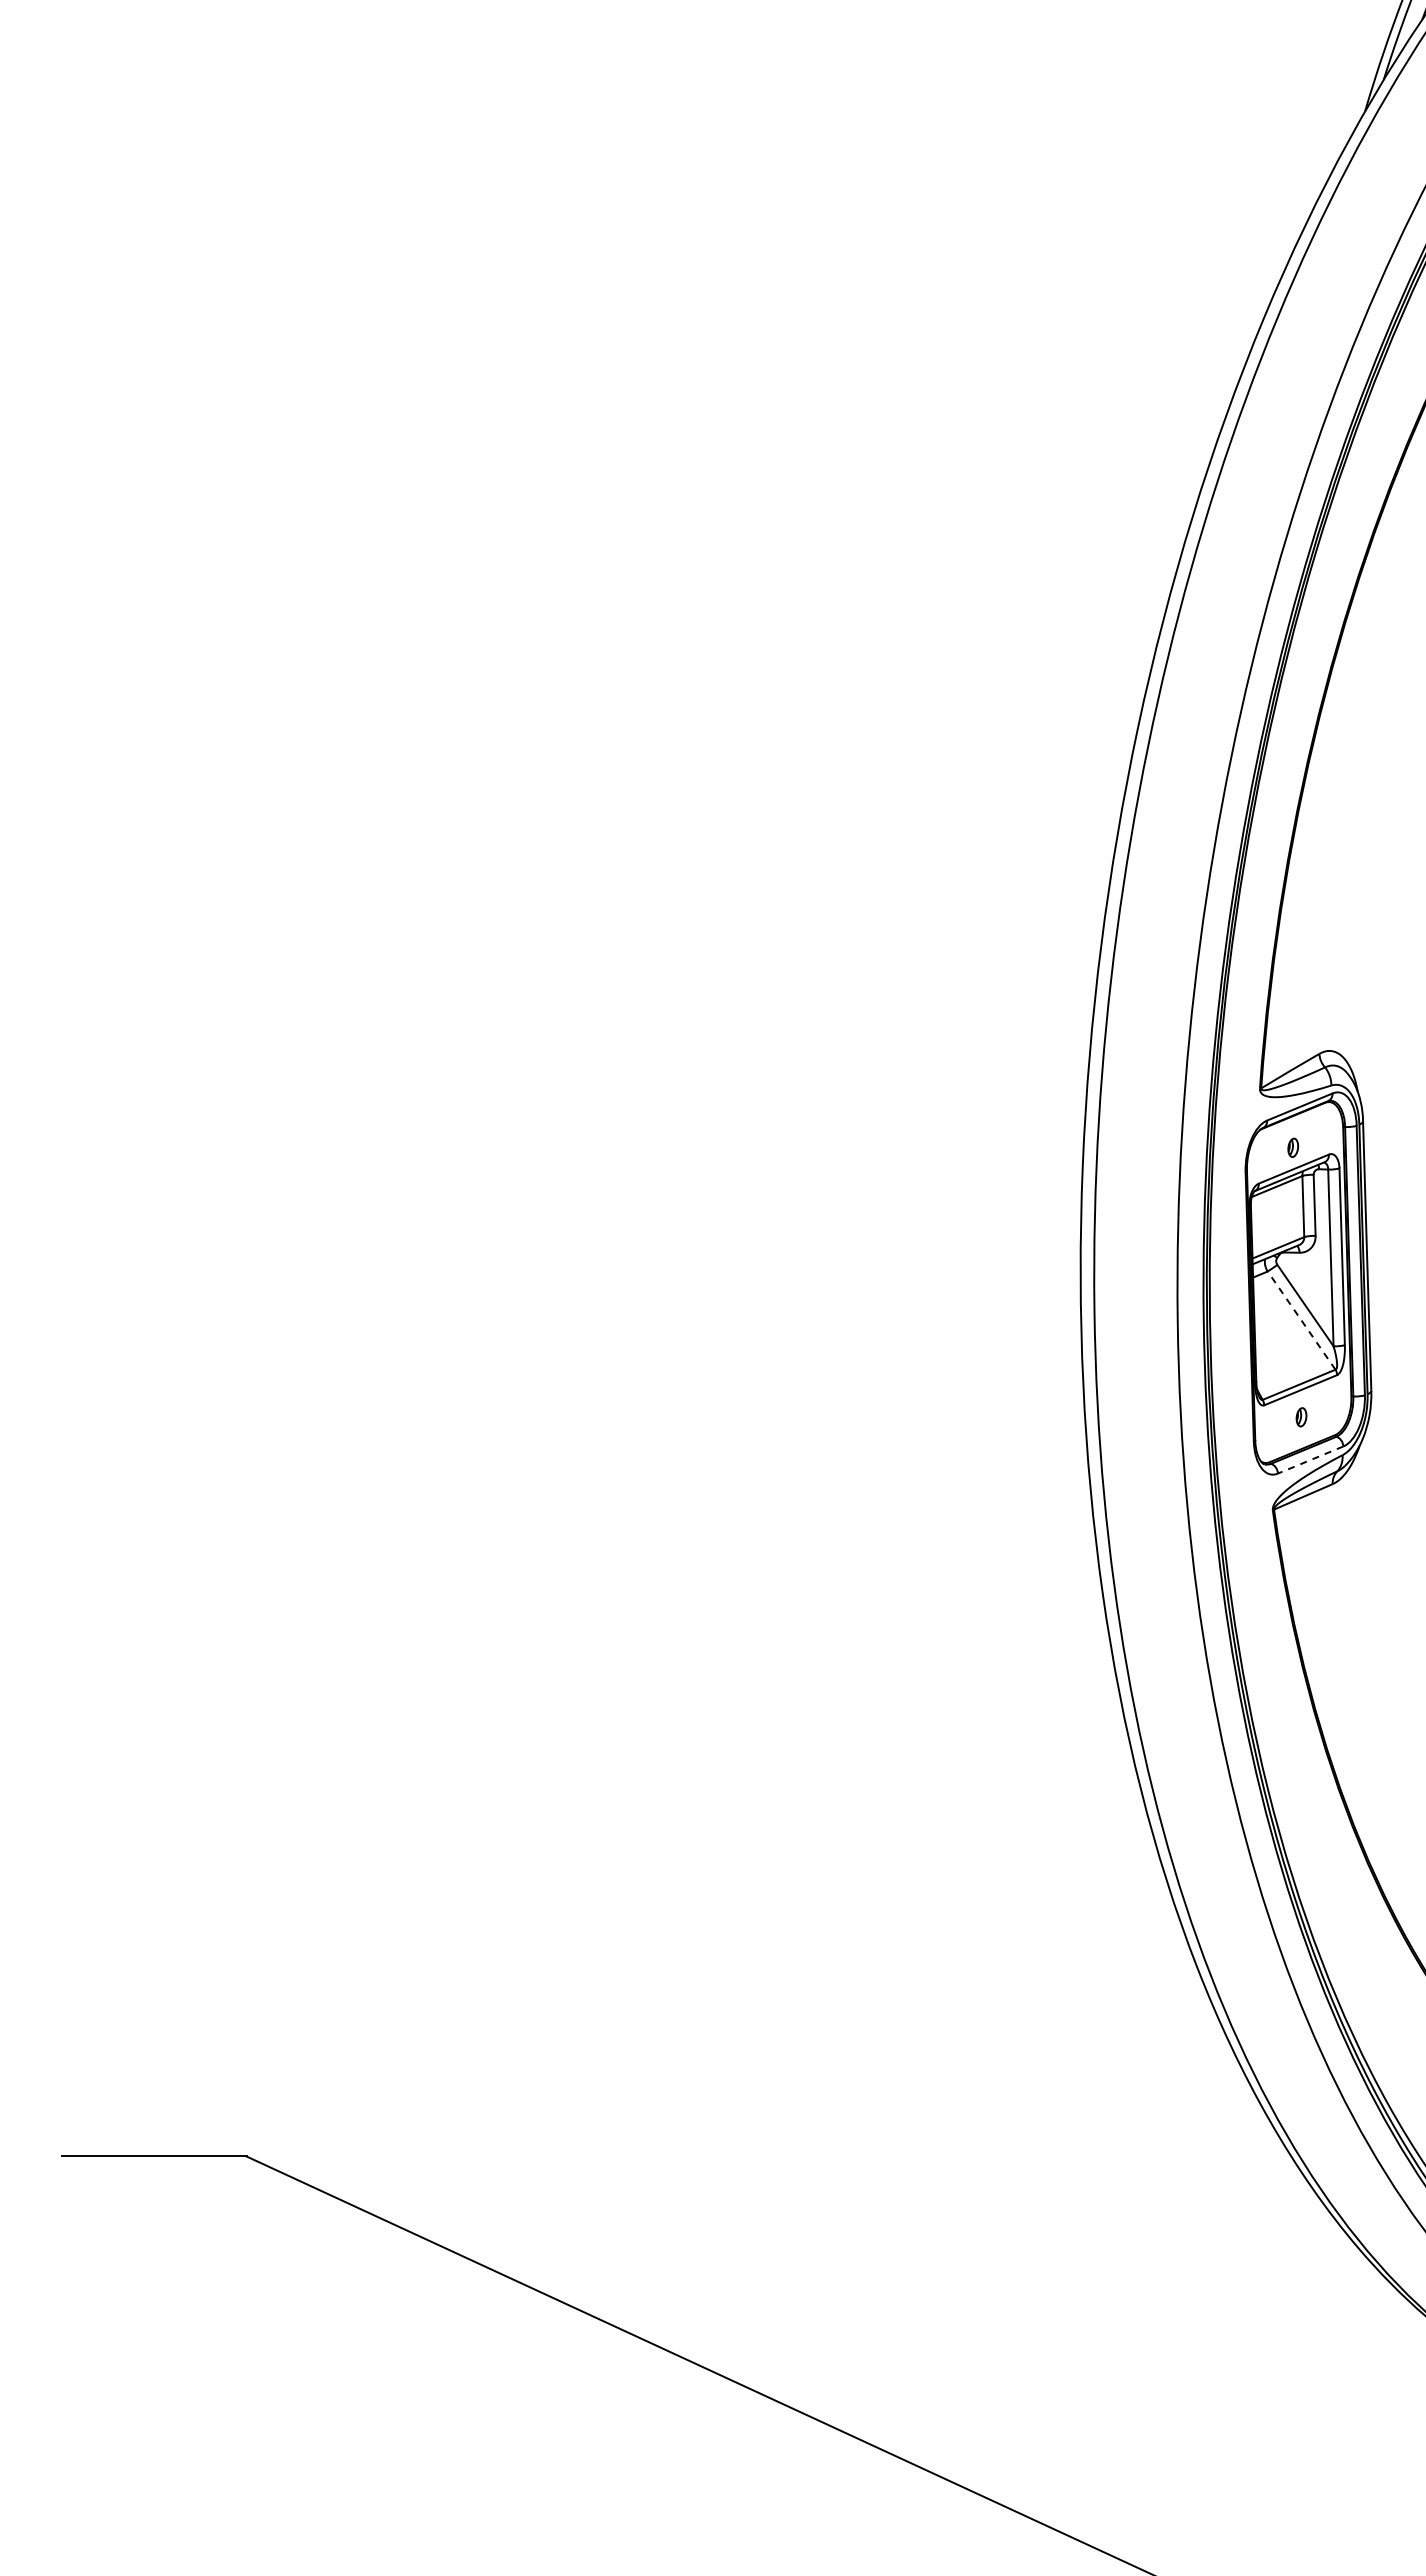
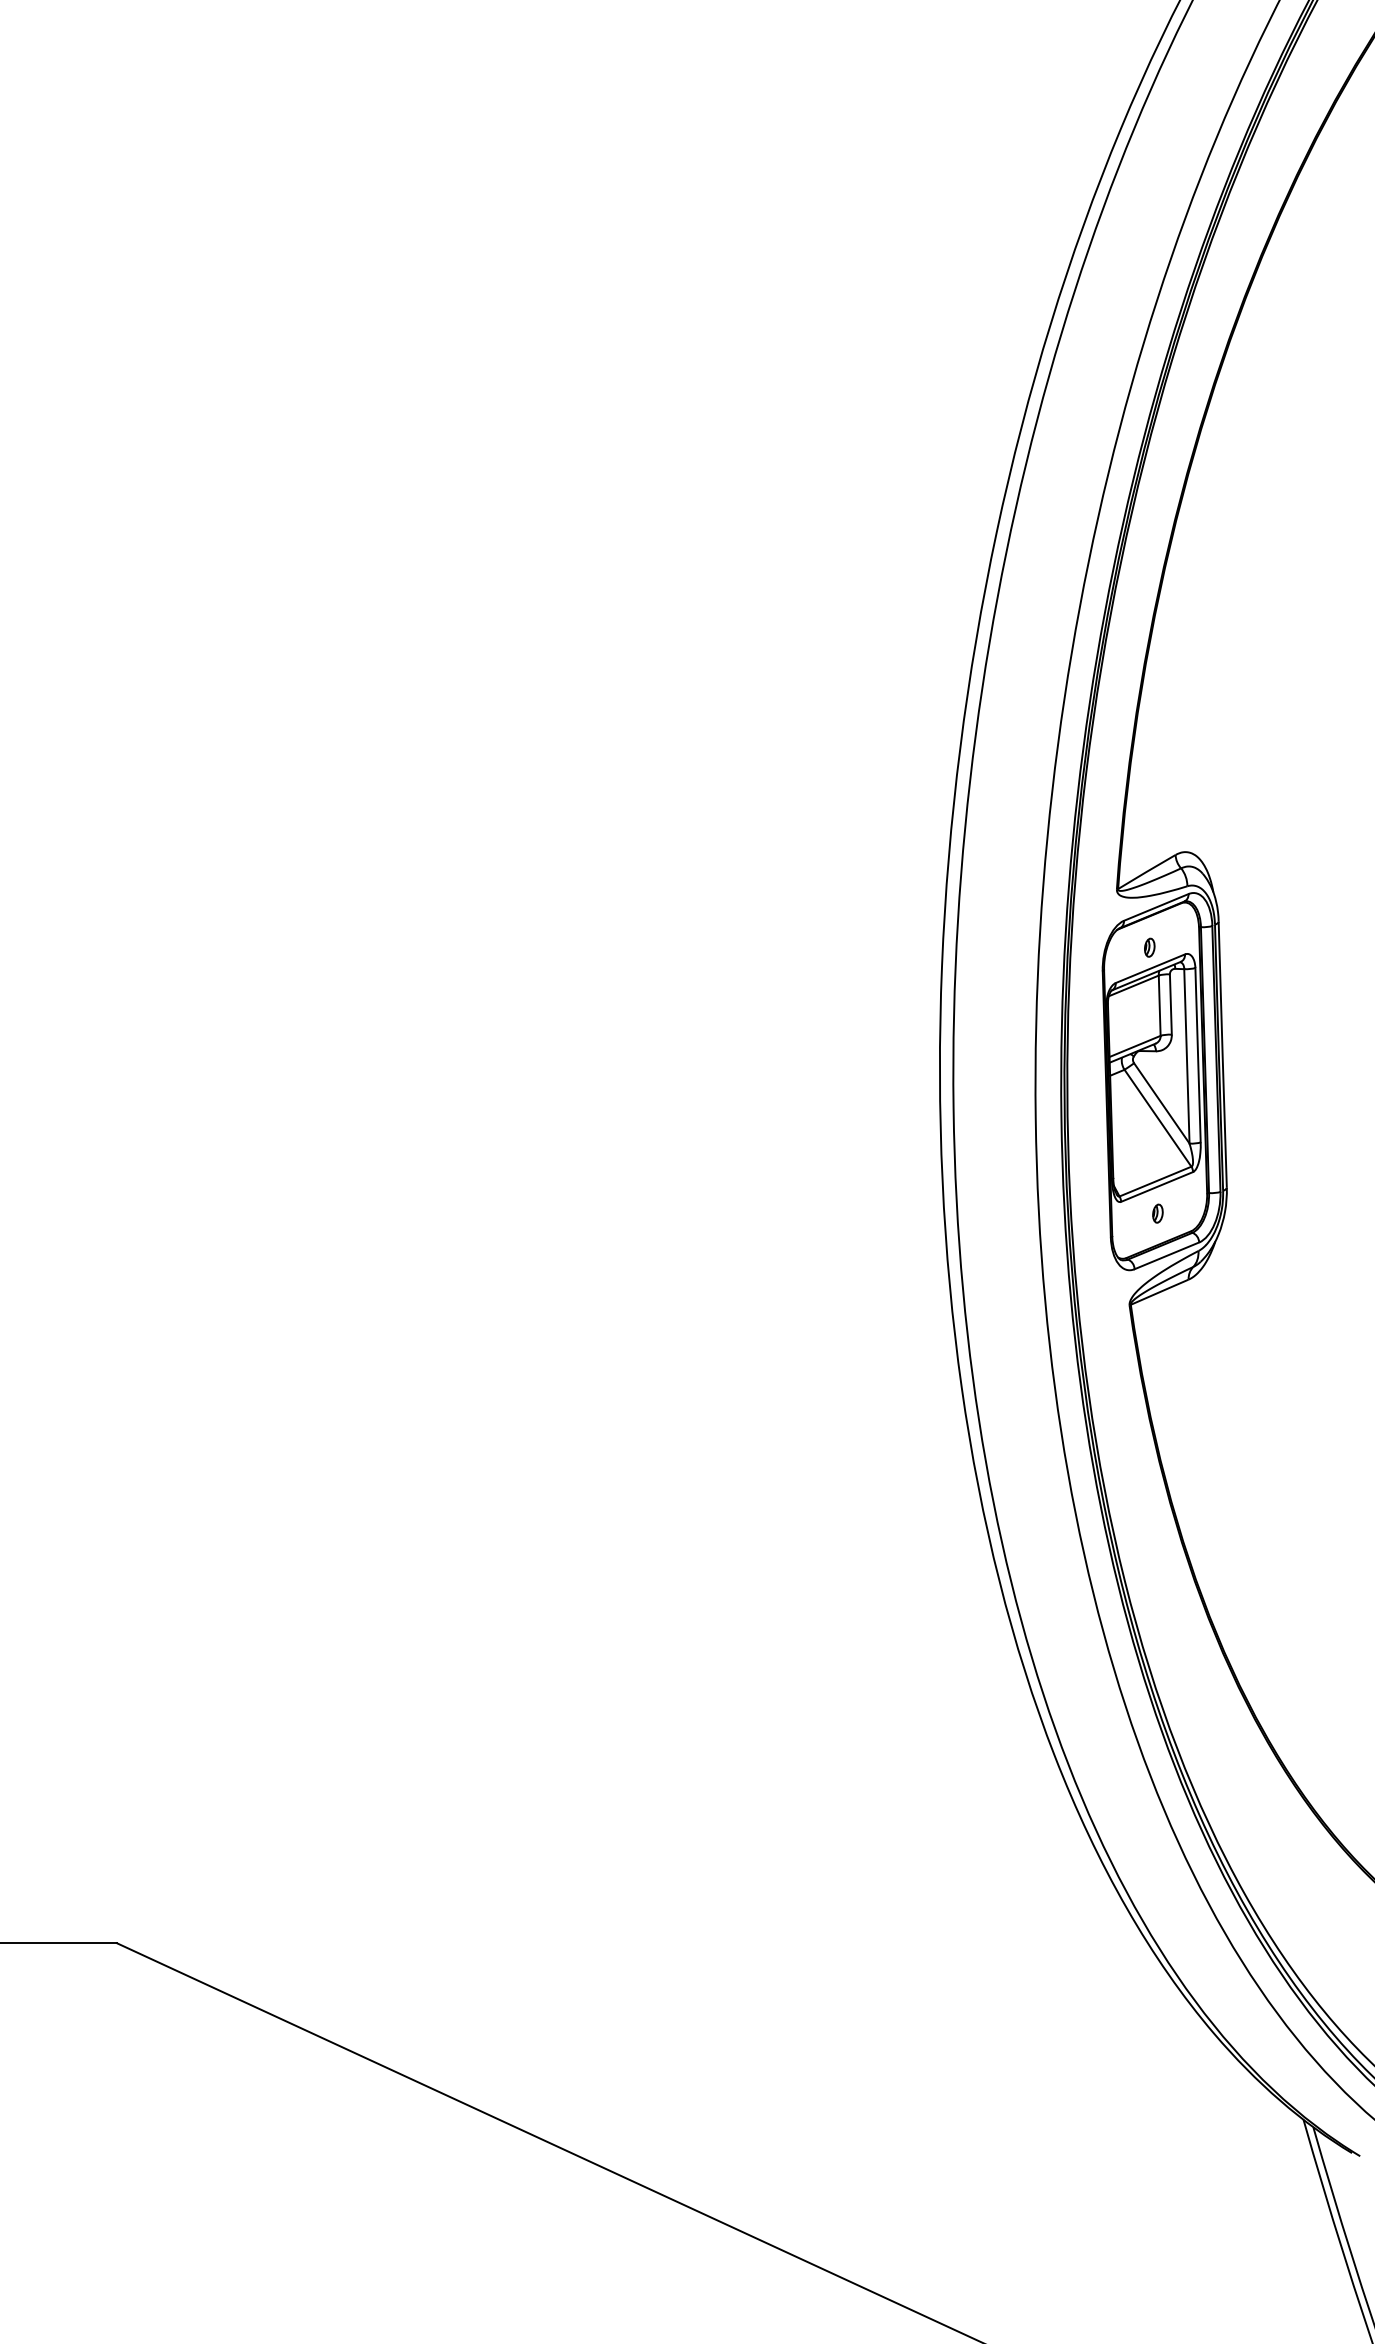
line: (1301, 1320) -> (1157, 1118), dashed -> solid
line: (1310, 1460) -> (1166, 1256), dashed -> solid

